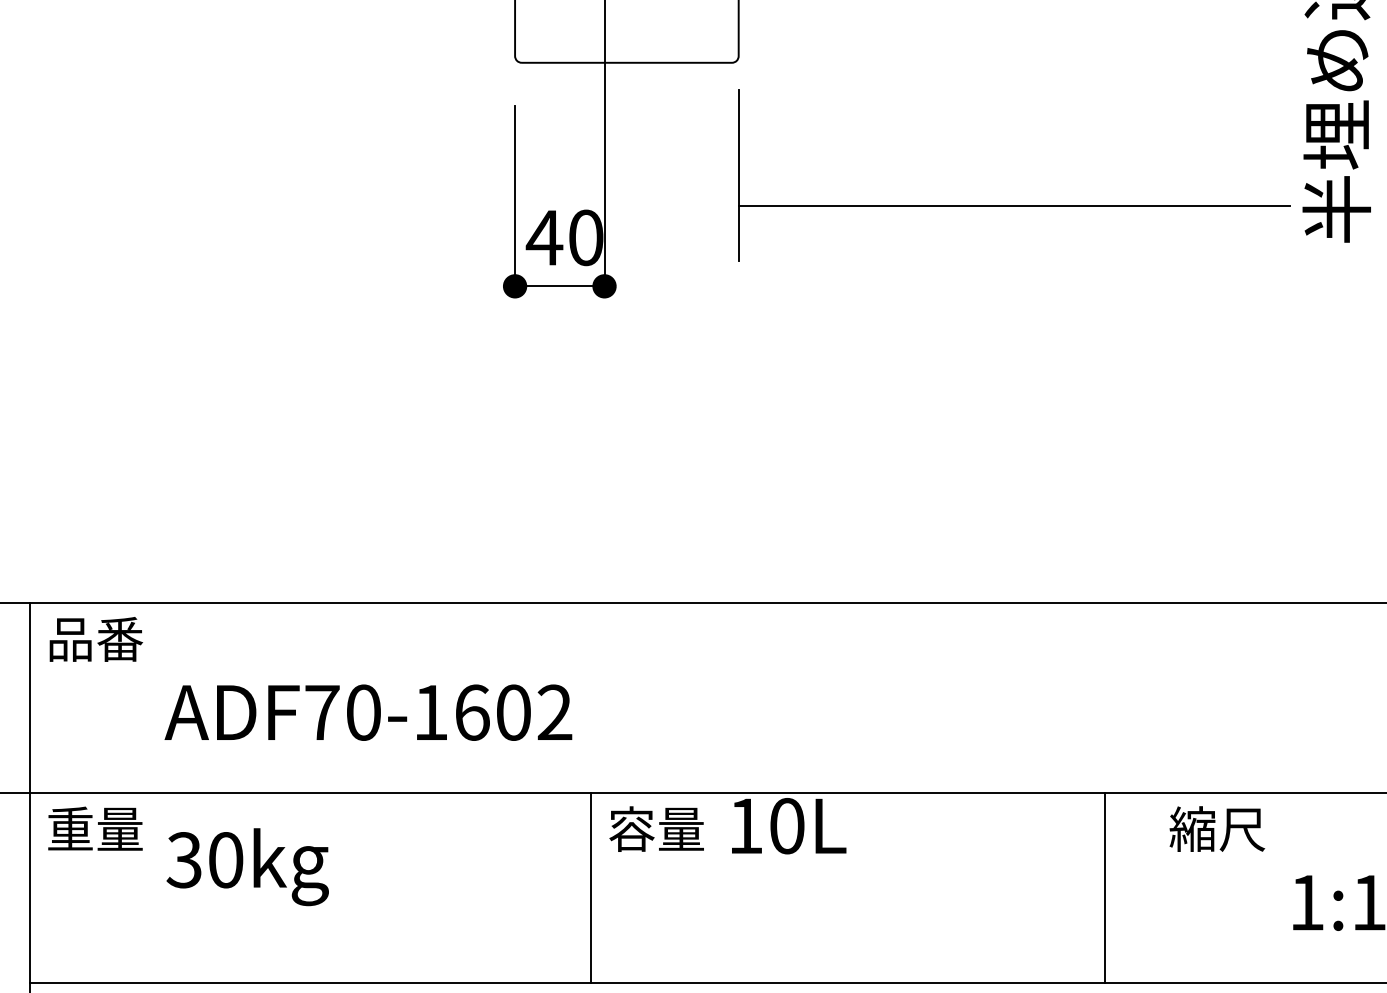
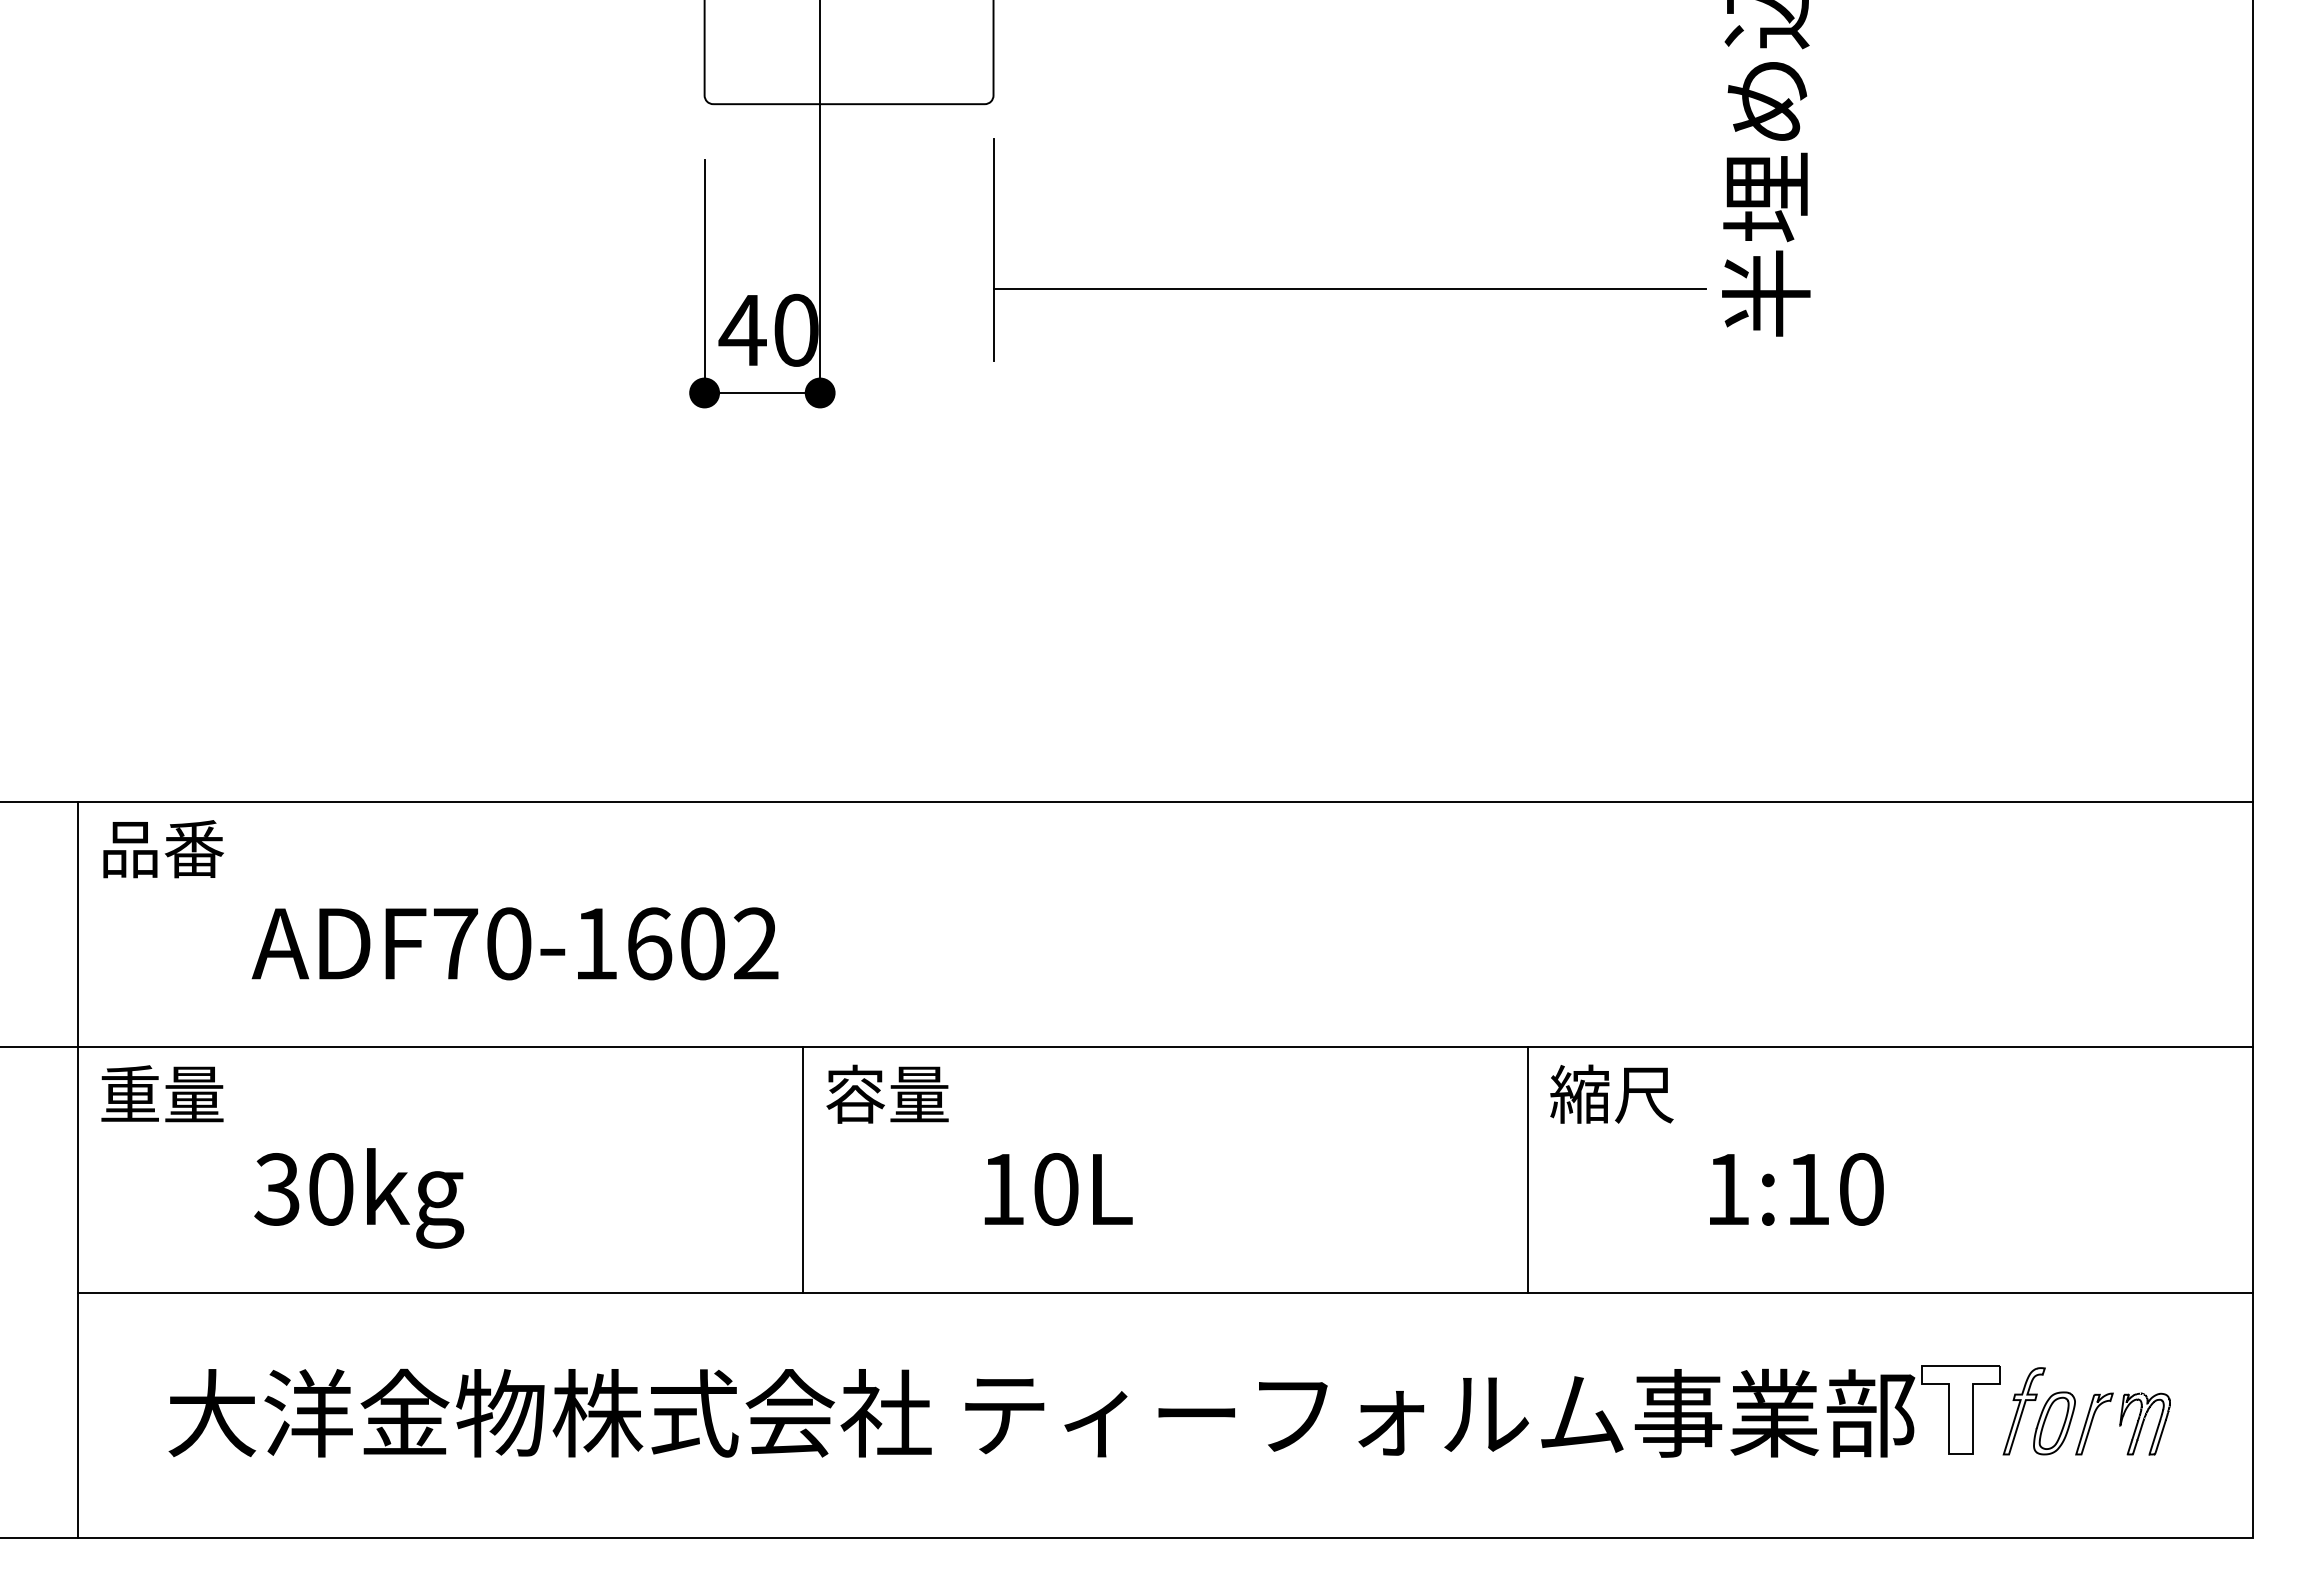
text: (788, 826) -> (1058, 1189), moved
text: (247, 867) -> (359, 1198), moved
line: (1104, 887) -> (1528, 1169), moved

